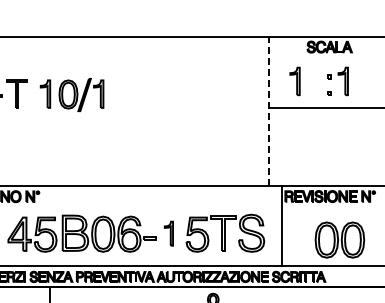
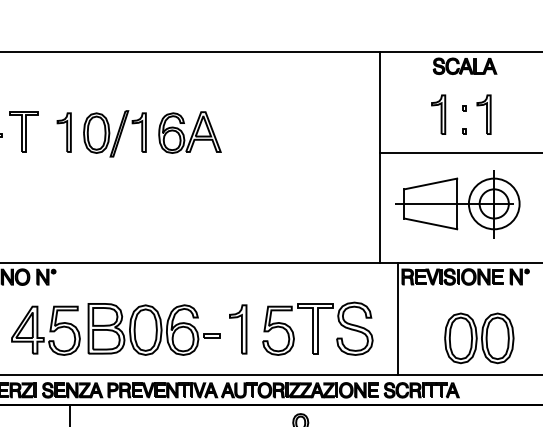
part: (294, 80) -> (437, 113), moved
part: (134, 93) -> (189, 131), added
line: (269, 111) -> (380, 157), dashed -> solid
part: (324, 144) -> (457, 203), added
part: (168, 233) -> (237, 329), size x1.43

